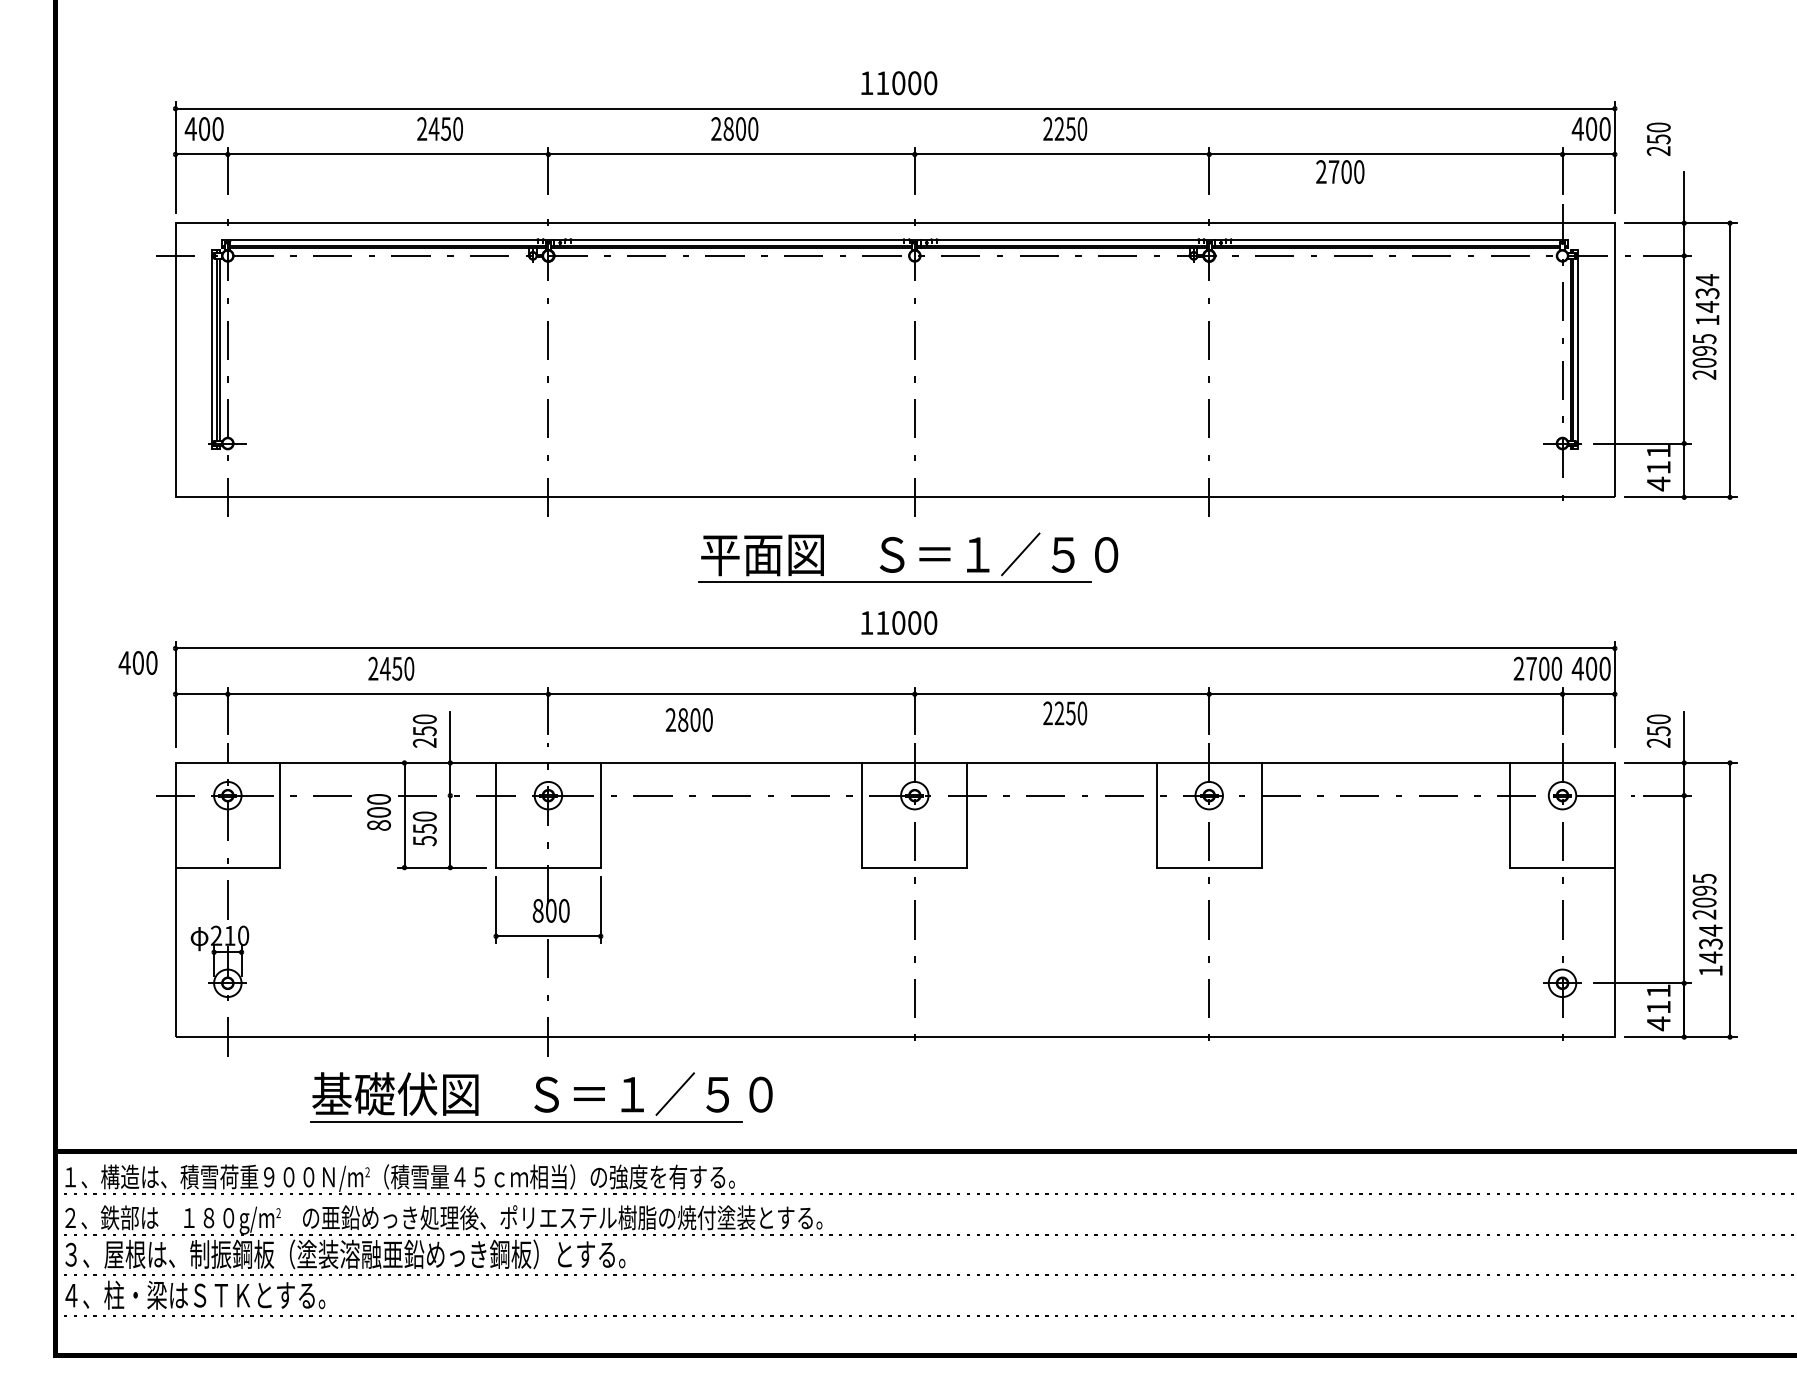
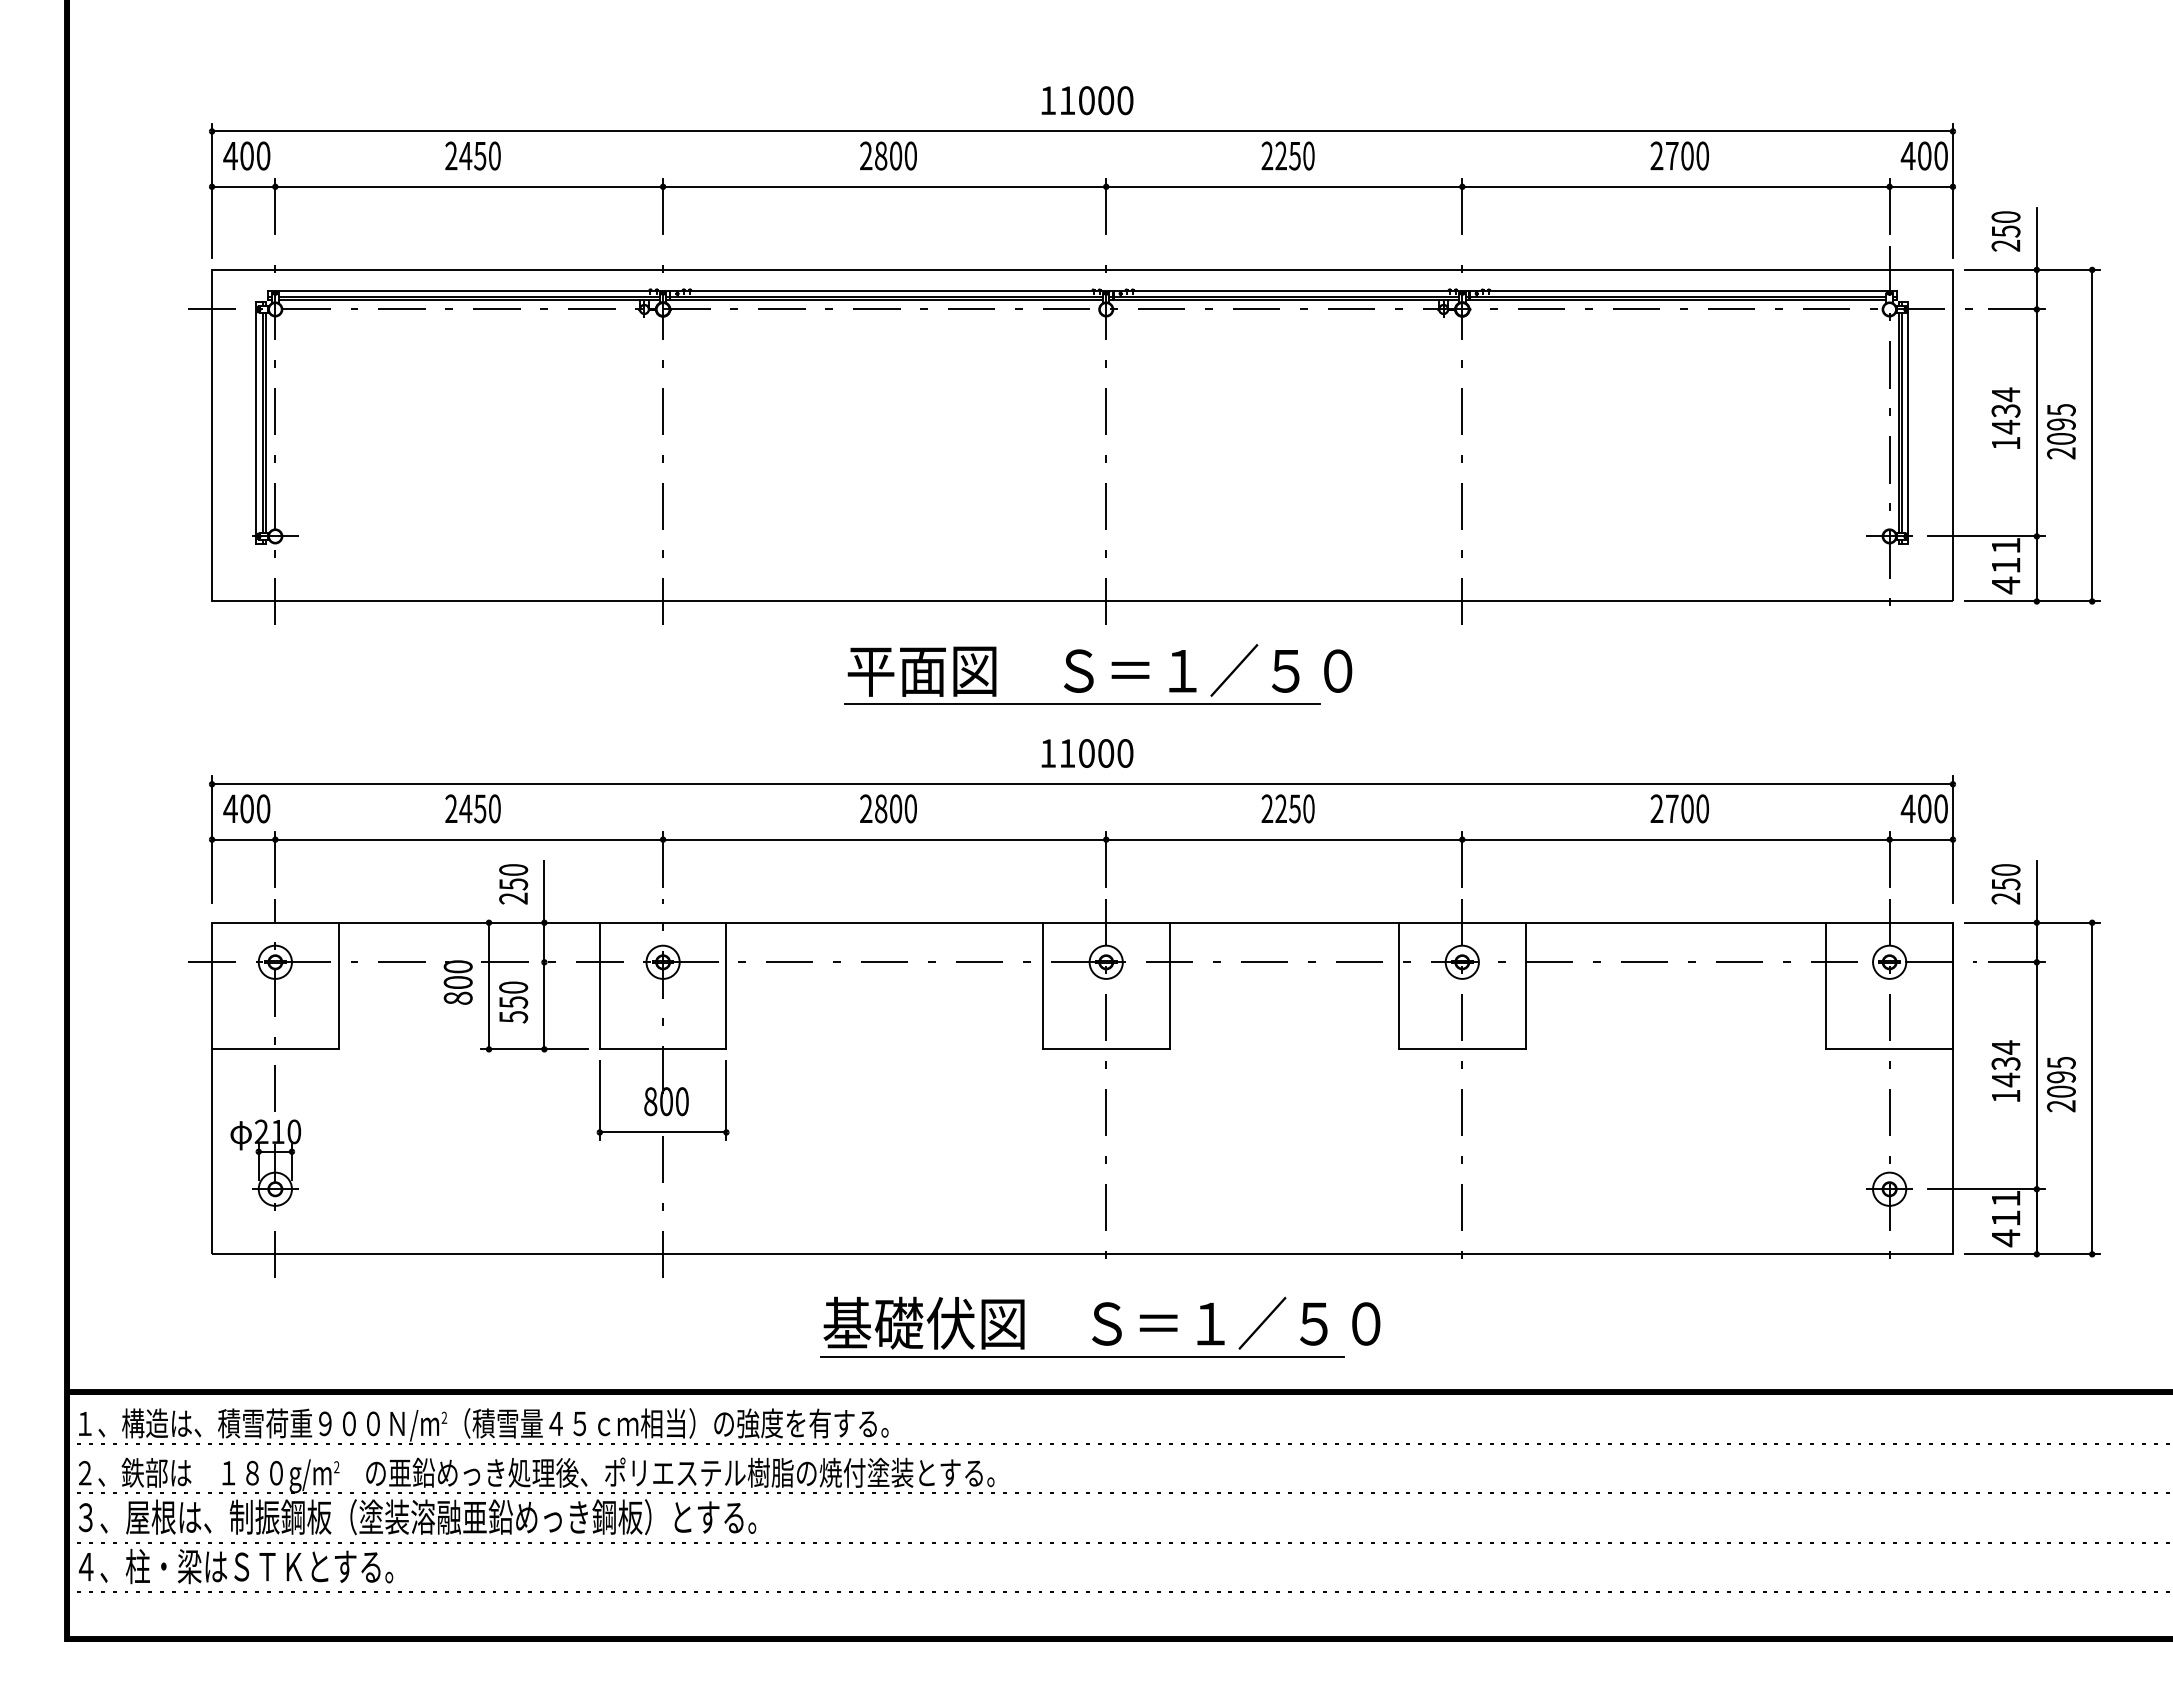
text: (439, 128) -> (472, 155), moved
text: (1658, 139) -> (2005, 231), moved
text: (1340, 171) -> (1679, 155), moved
text: (1707, 298) -> (2005, 417), moved
text: (137, 662) -> (246, 808), moved
text: (1537, 668) -> (1679, 808), moved
text: (1064, 713) -> (1287, 808), moved
text: (689, 719) -> (888, 808), moved
text: (1710, 949) -> (2005, 1070), moved
part: (541, 1096) -> (1100, 1326), moved

